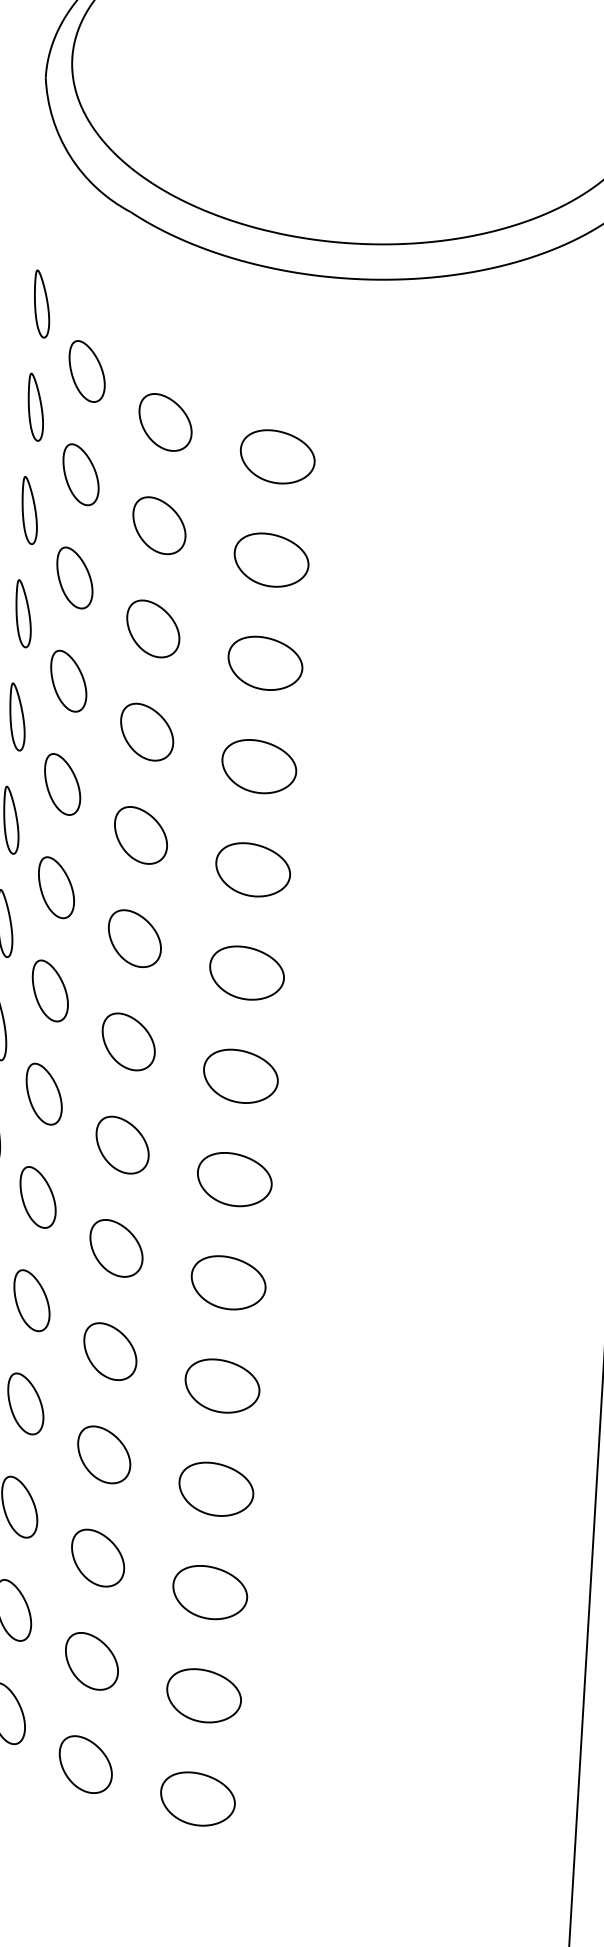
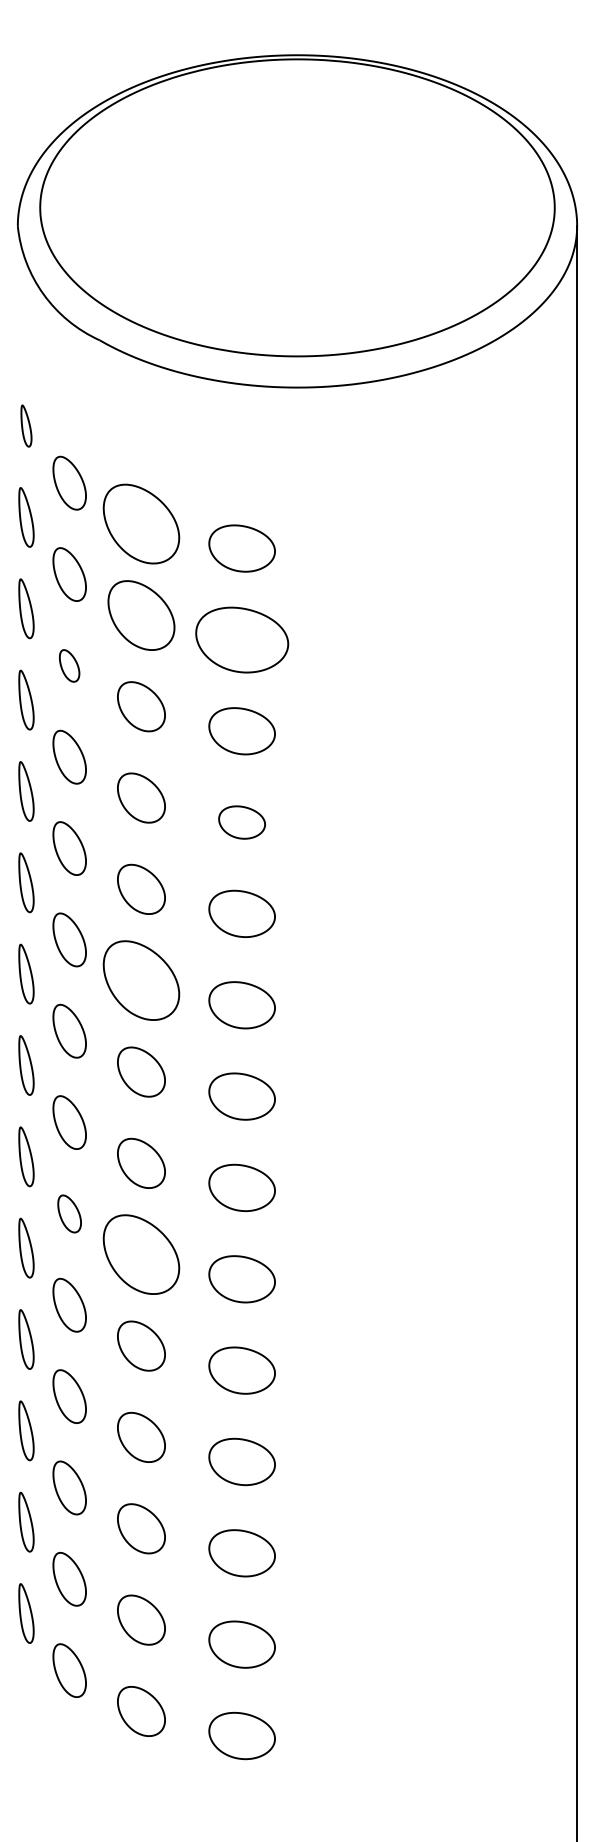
part: (42, 303) -> (26, 425), size x0.7
part: (165, 421) -> (141, 523), size x1.6
part: (159, 524) -> (141, 614), size x1.4
part: (270, 559) -> (241, 639), size x1.4
part: (74, 577) -> (69, 665), size x0.6
part: (258, 766) -> (241, 822), size x0.7
part: (134, 938) -> (141, 980), size x1.6
part: (37, 1196) -> (69, 1213), size x0.7
part: (116, 1248) -> (141, 1254), size x1.6

